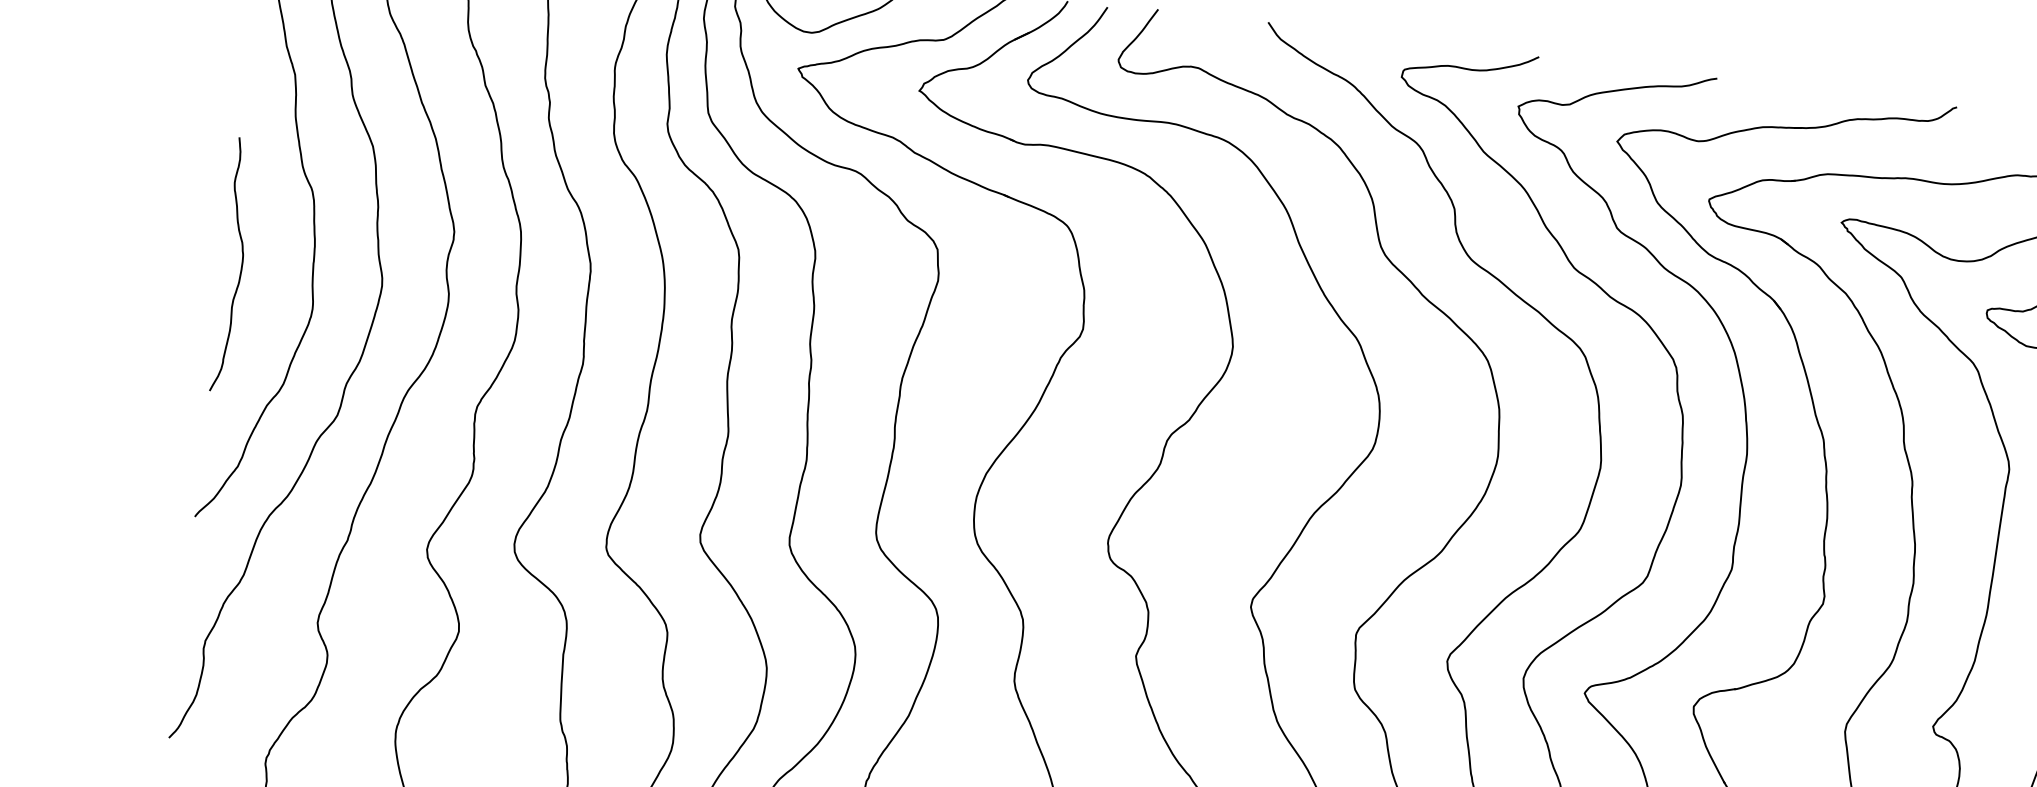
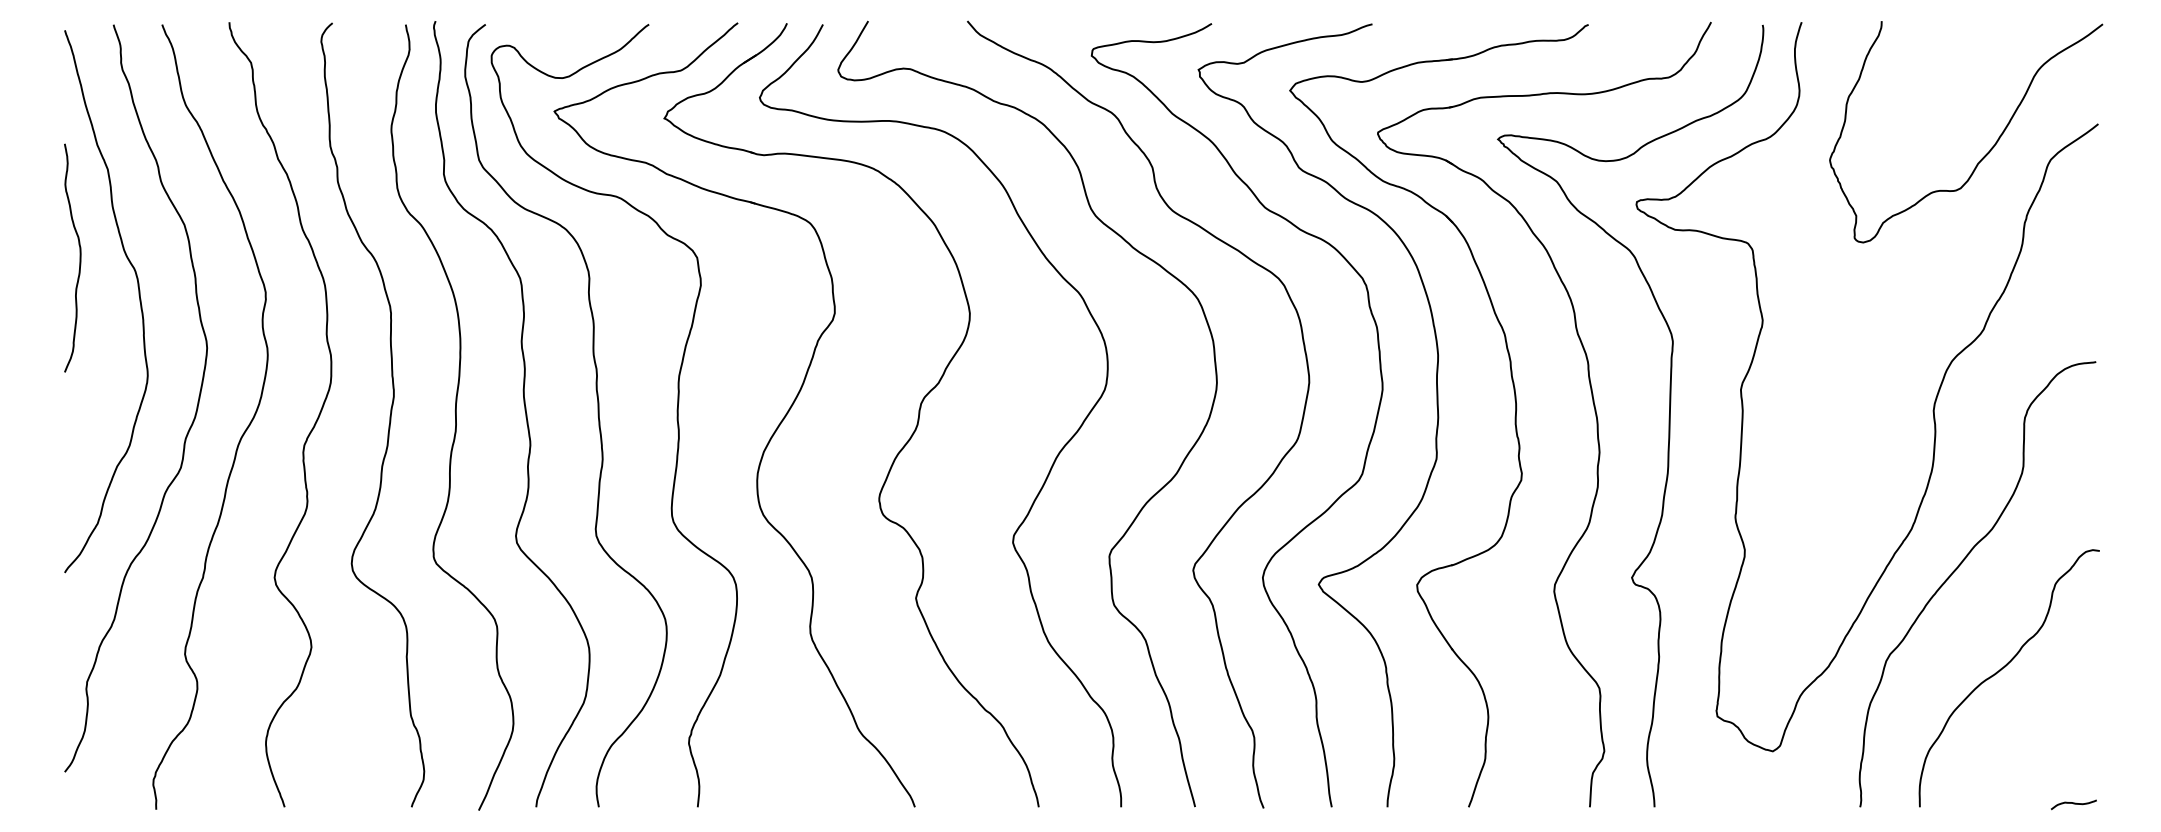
curve: (240, 265) -> (79, 257), moved

